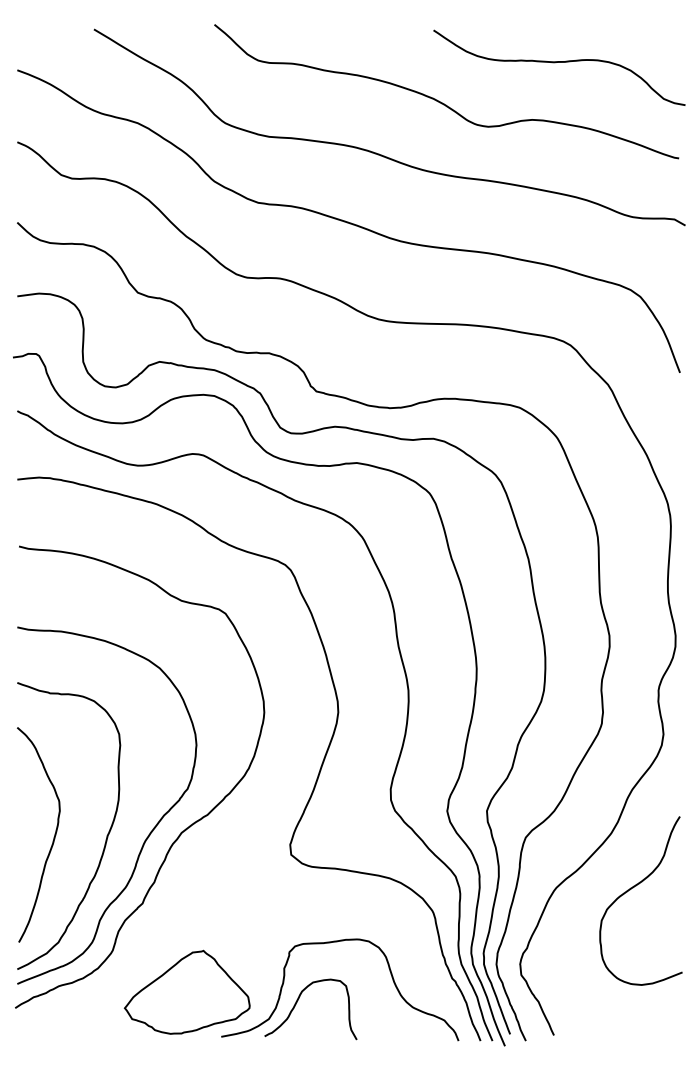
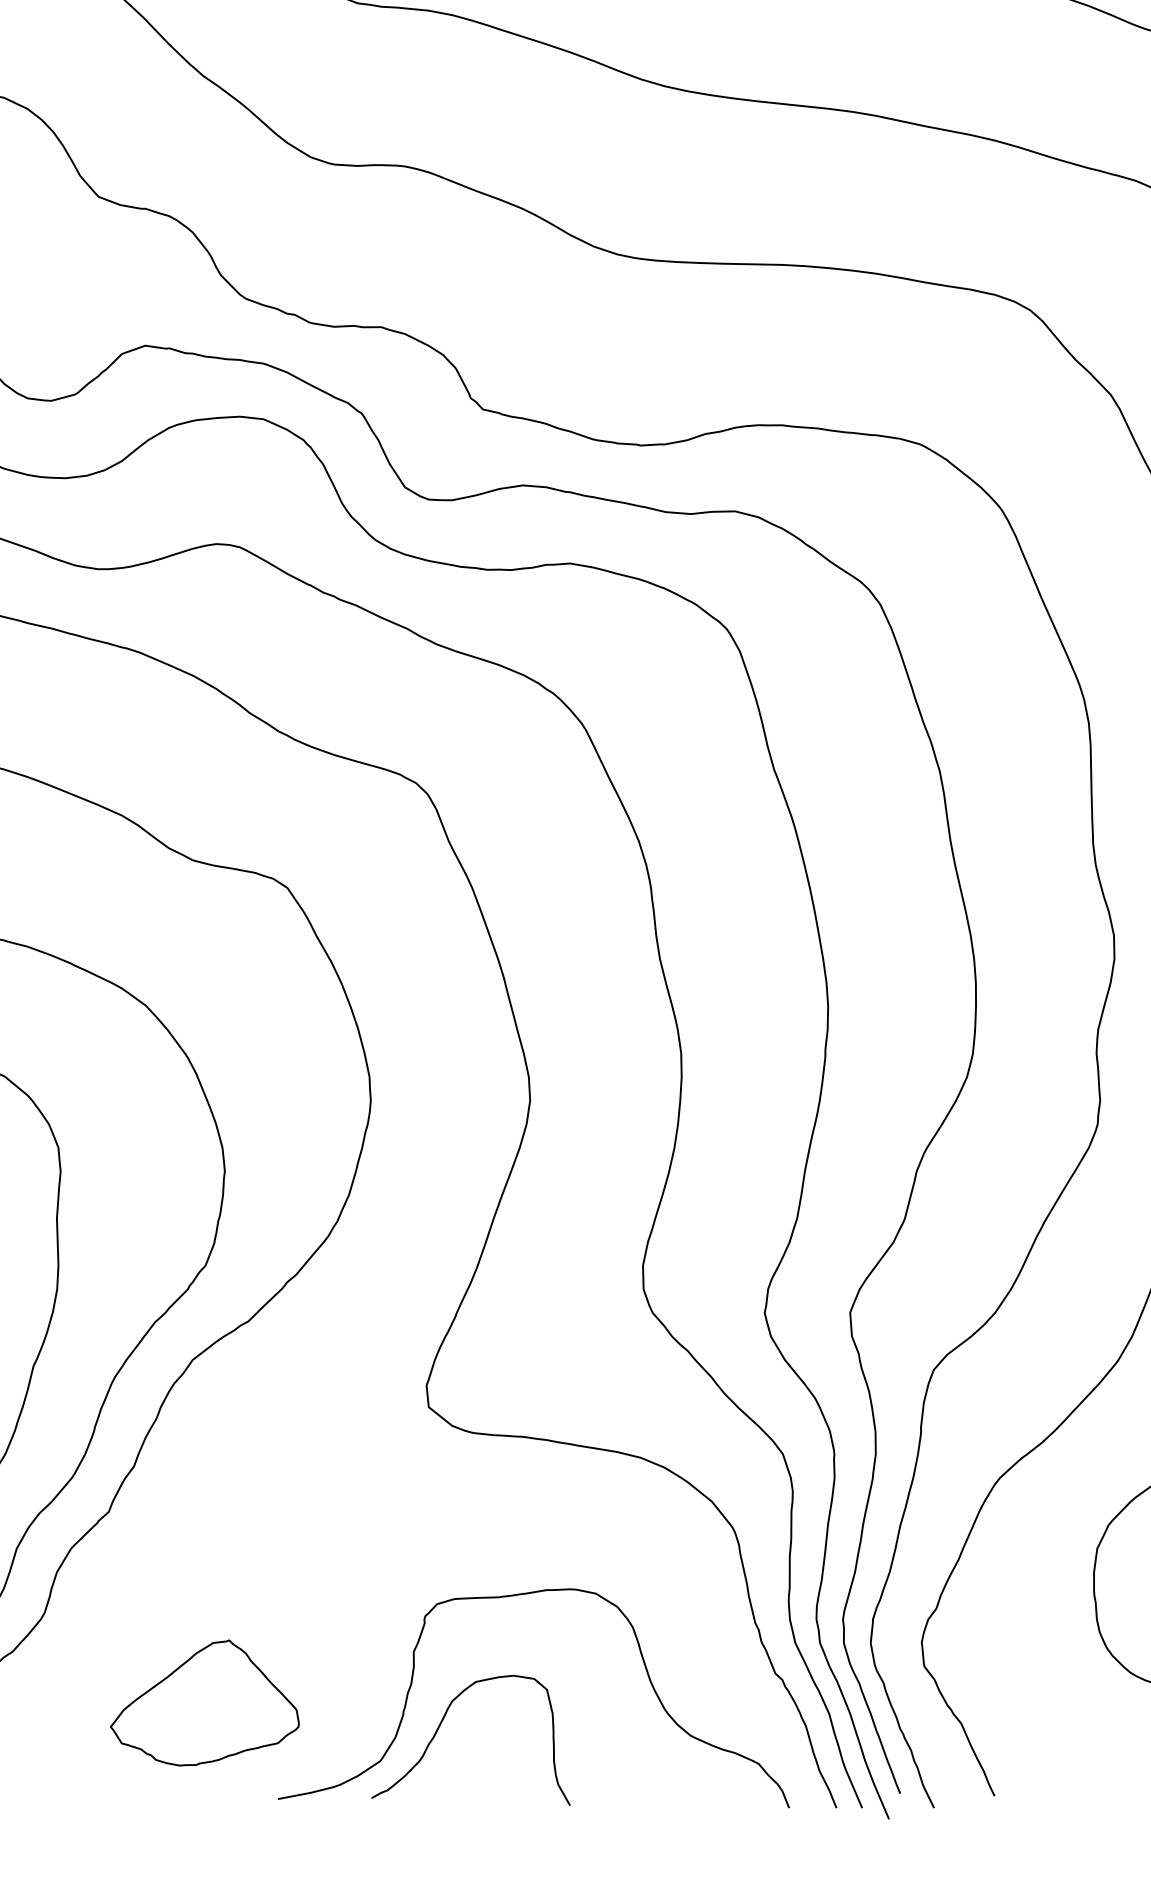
part: (186, 991) -> (203, 1701), size x0.7

